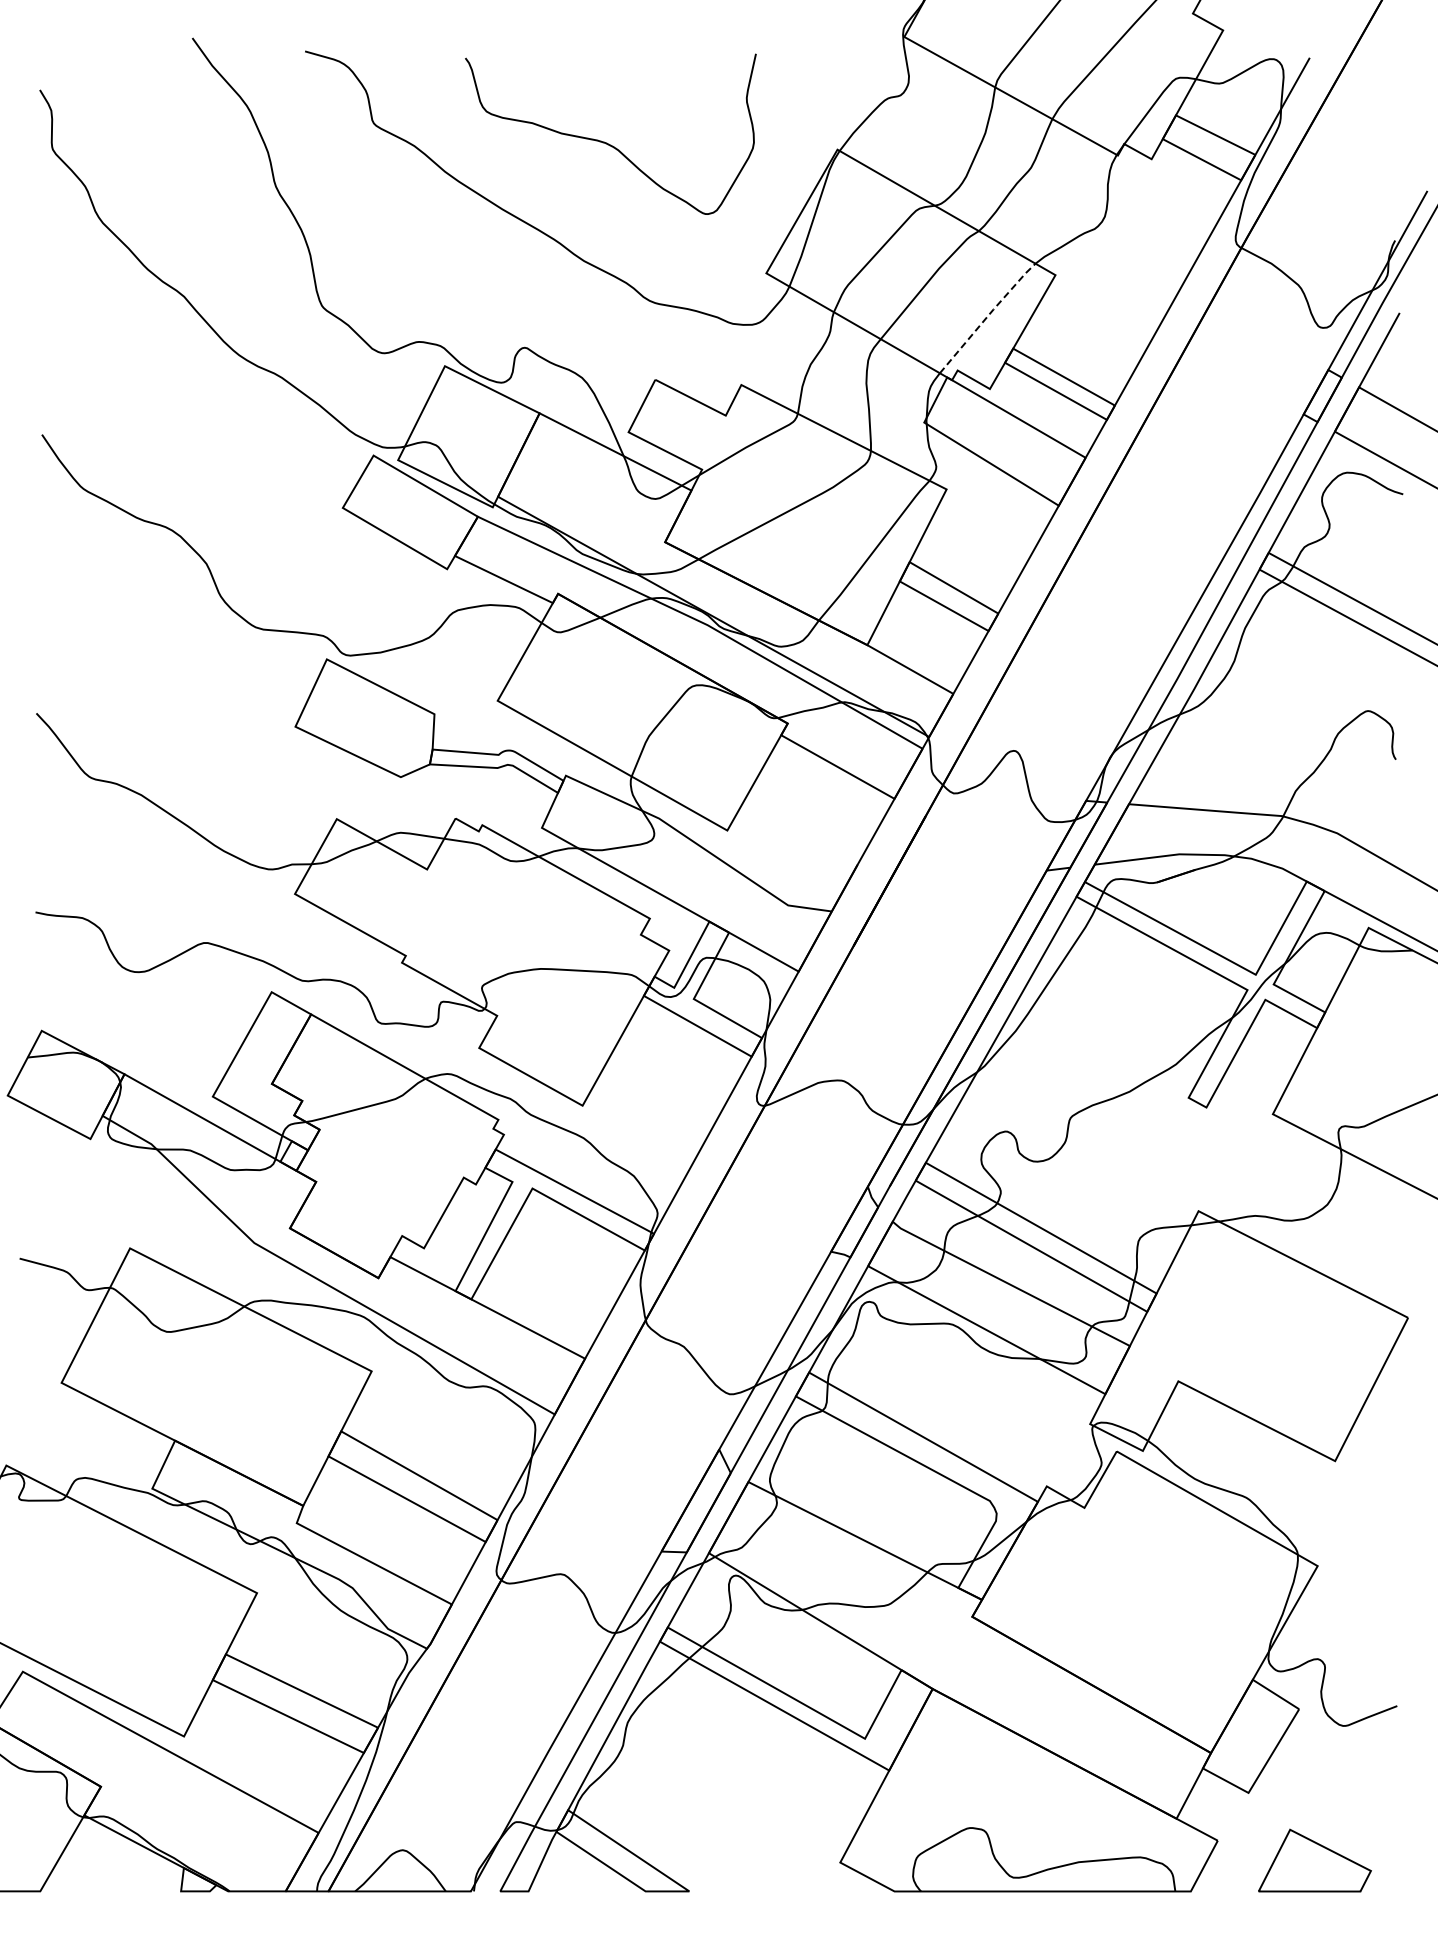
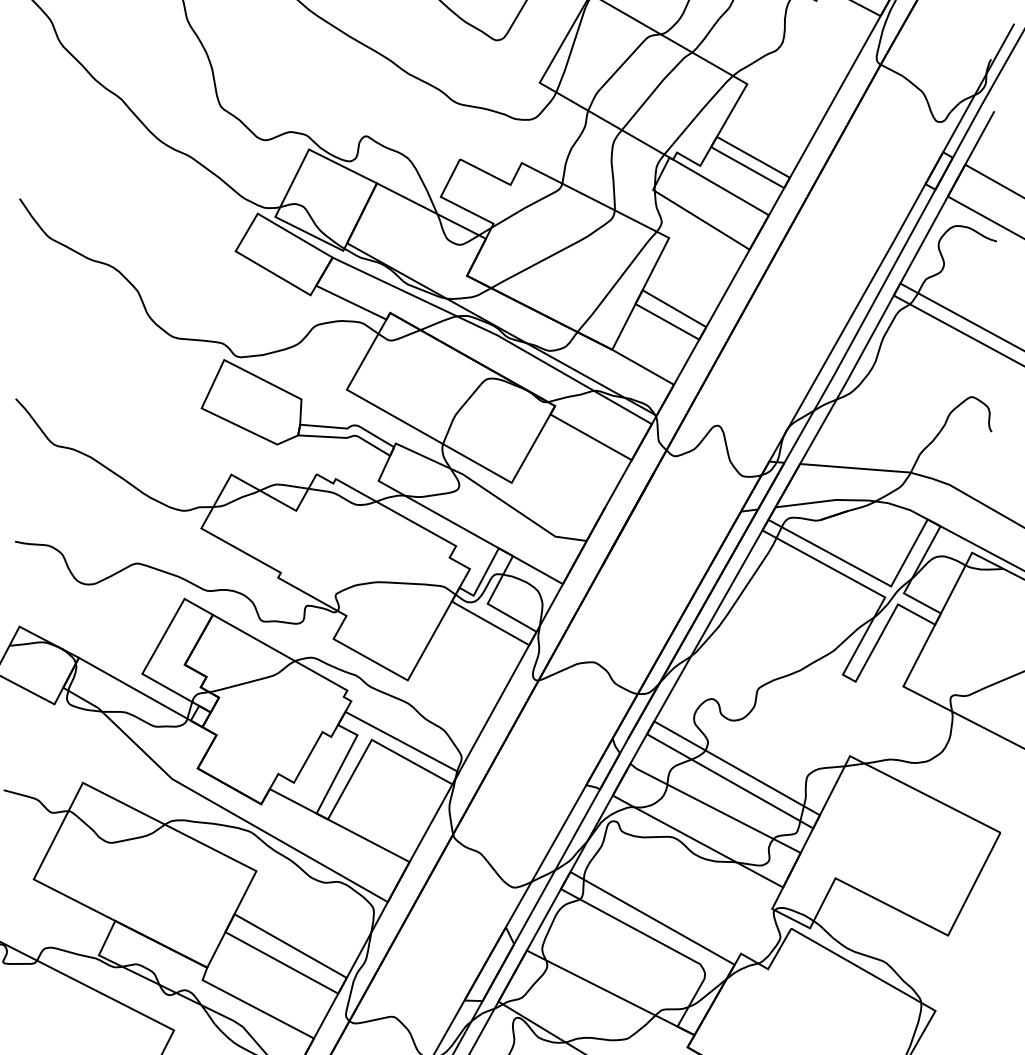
line: (987, 316) -> (698, 113), dashed -> solid

